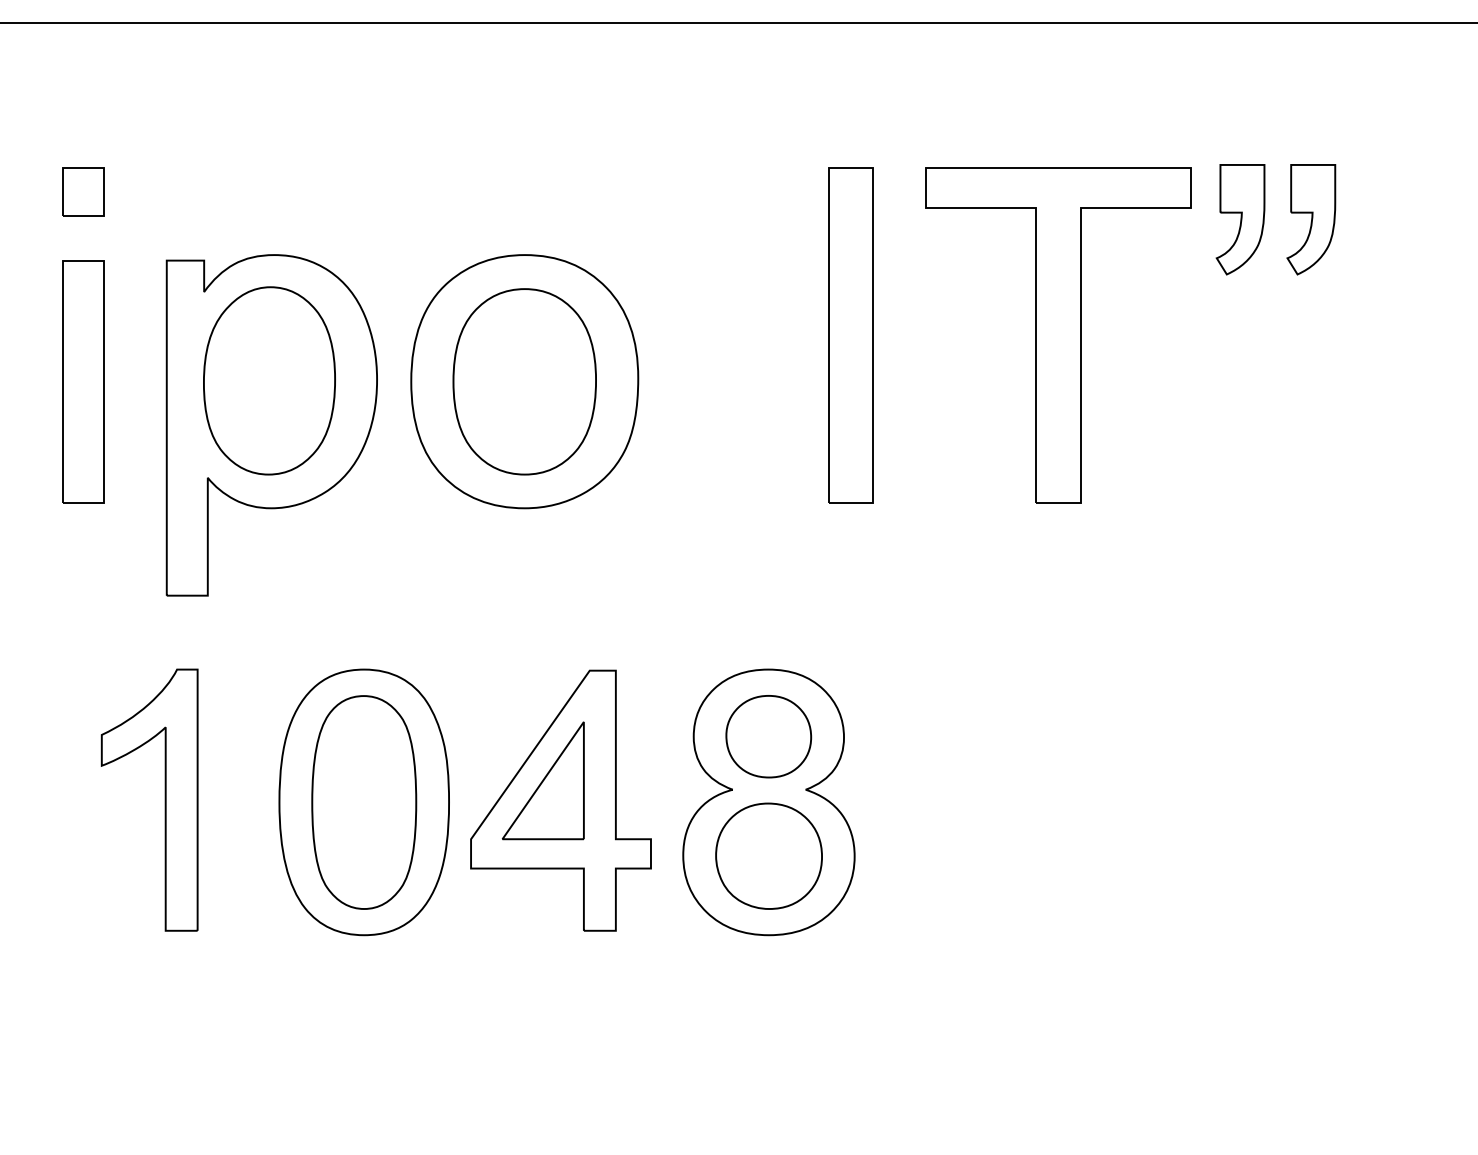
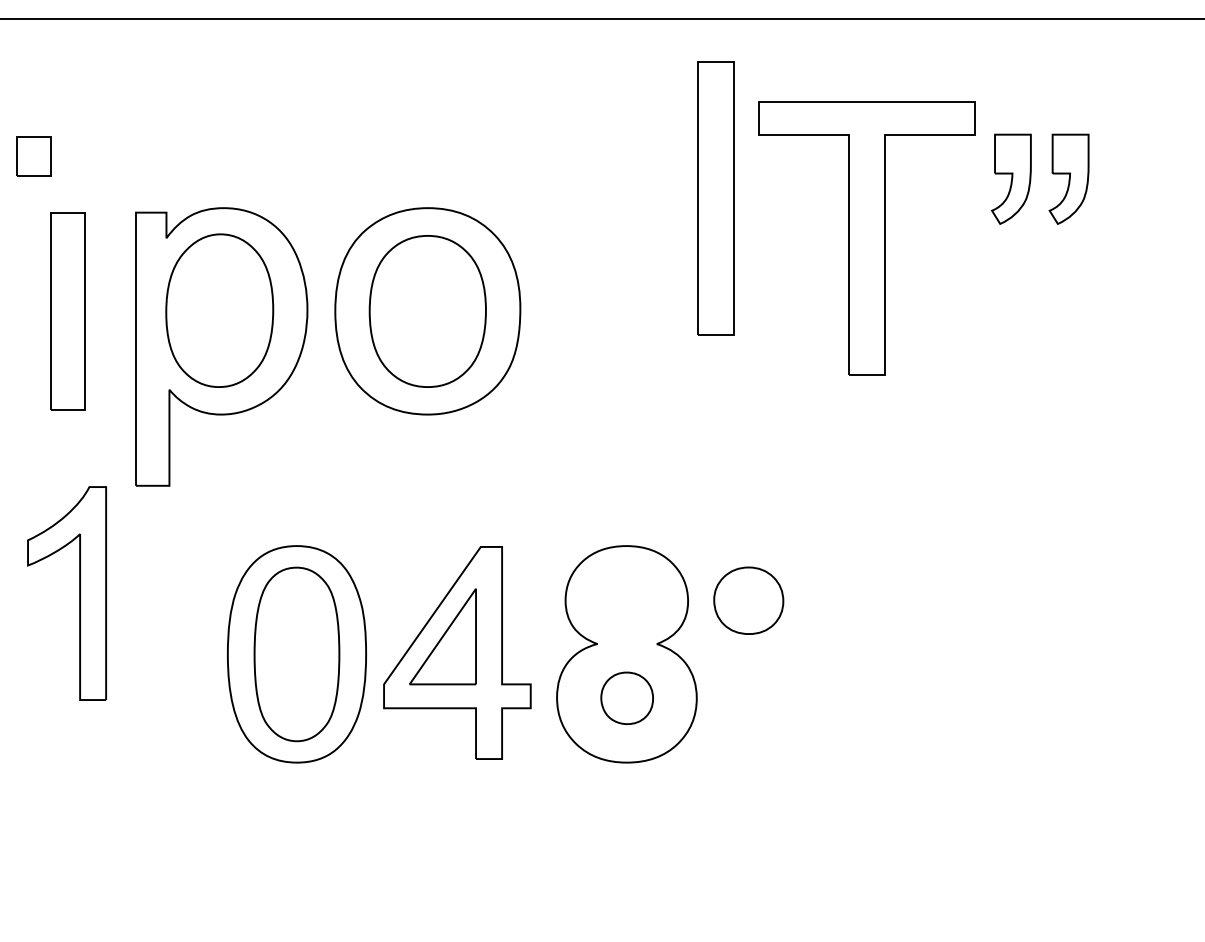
part: (82, 191) -> (33, 156), moved
part: (850, 335) -> (715, 198), moved
part: (1057, 335) -> (866, 238), moved
part: (768, 736) -> (748, 600), moved
part: (164, 800) -> (79, 593), moved
part: (769, 856) -> (627, 698), size x0.6

